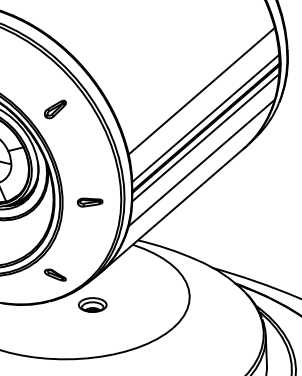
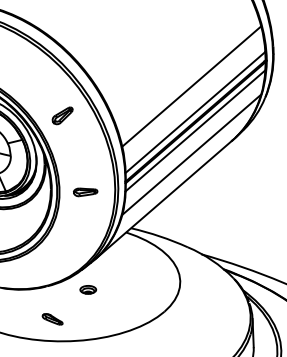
part: (55, 109) -> (62, 115), moved
part: (55, 275) -> (52, 319), moved
part: (93, 304) -> (88, 289), size x0.6

